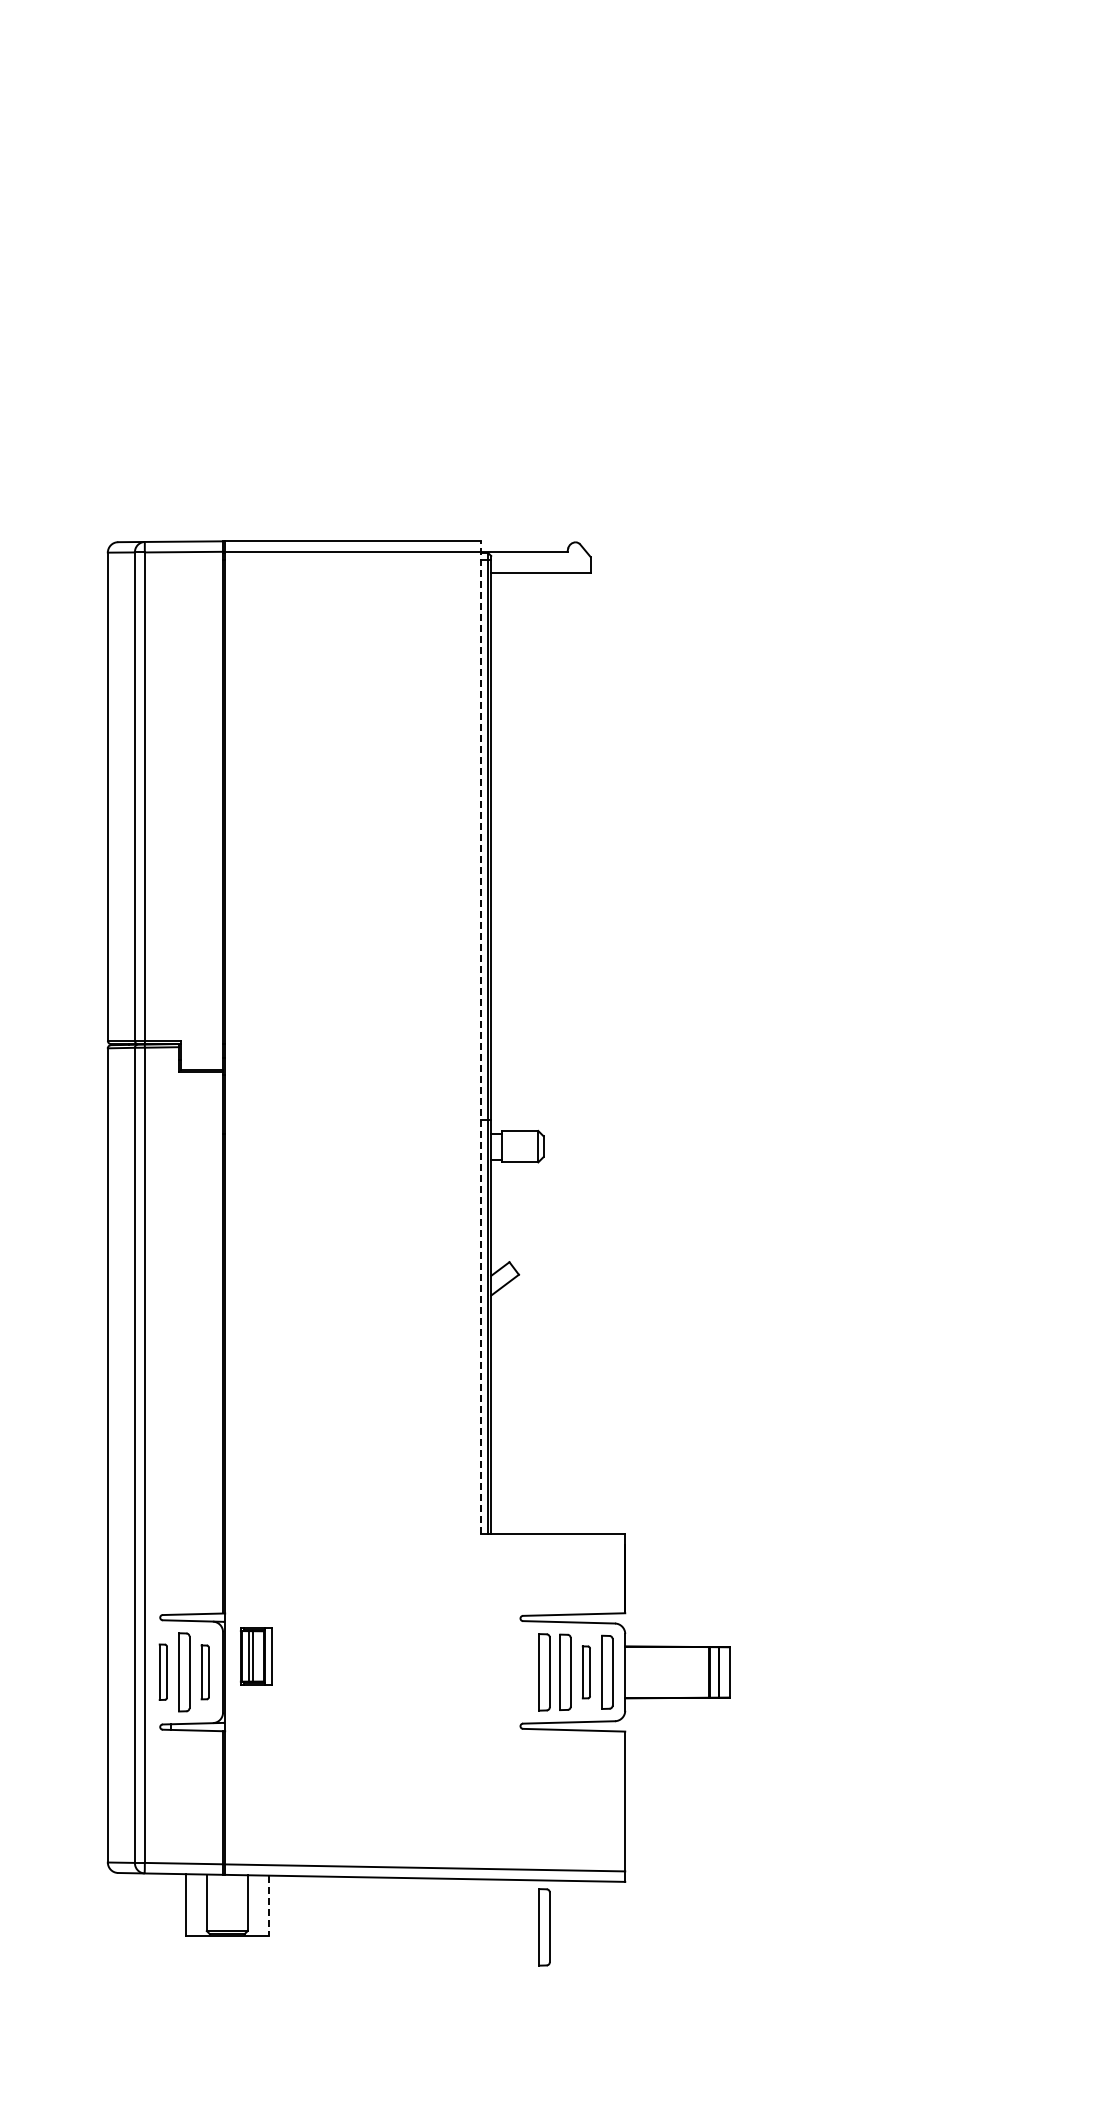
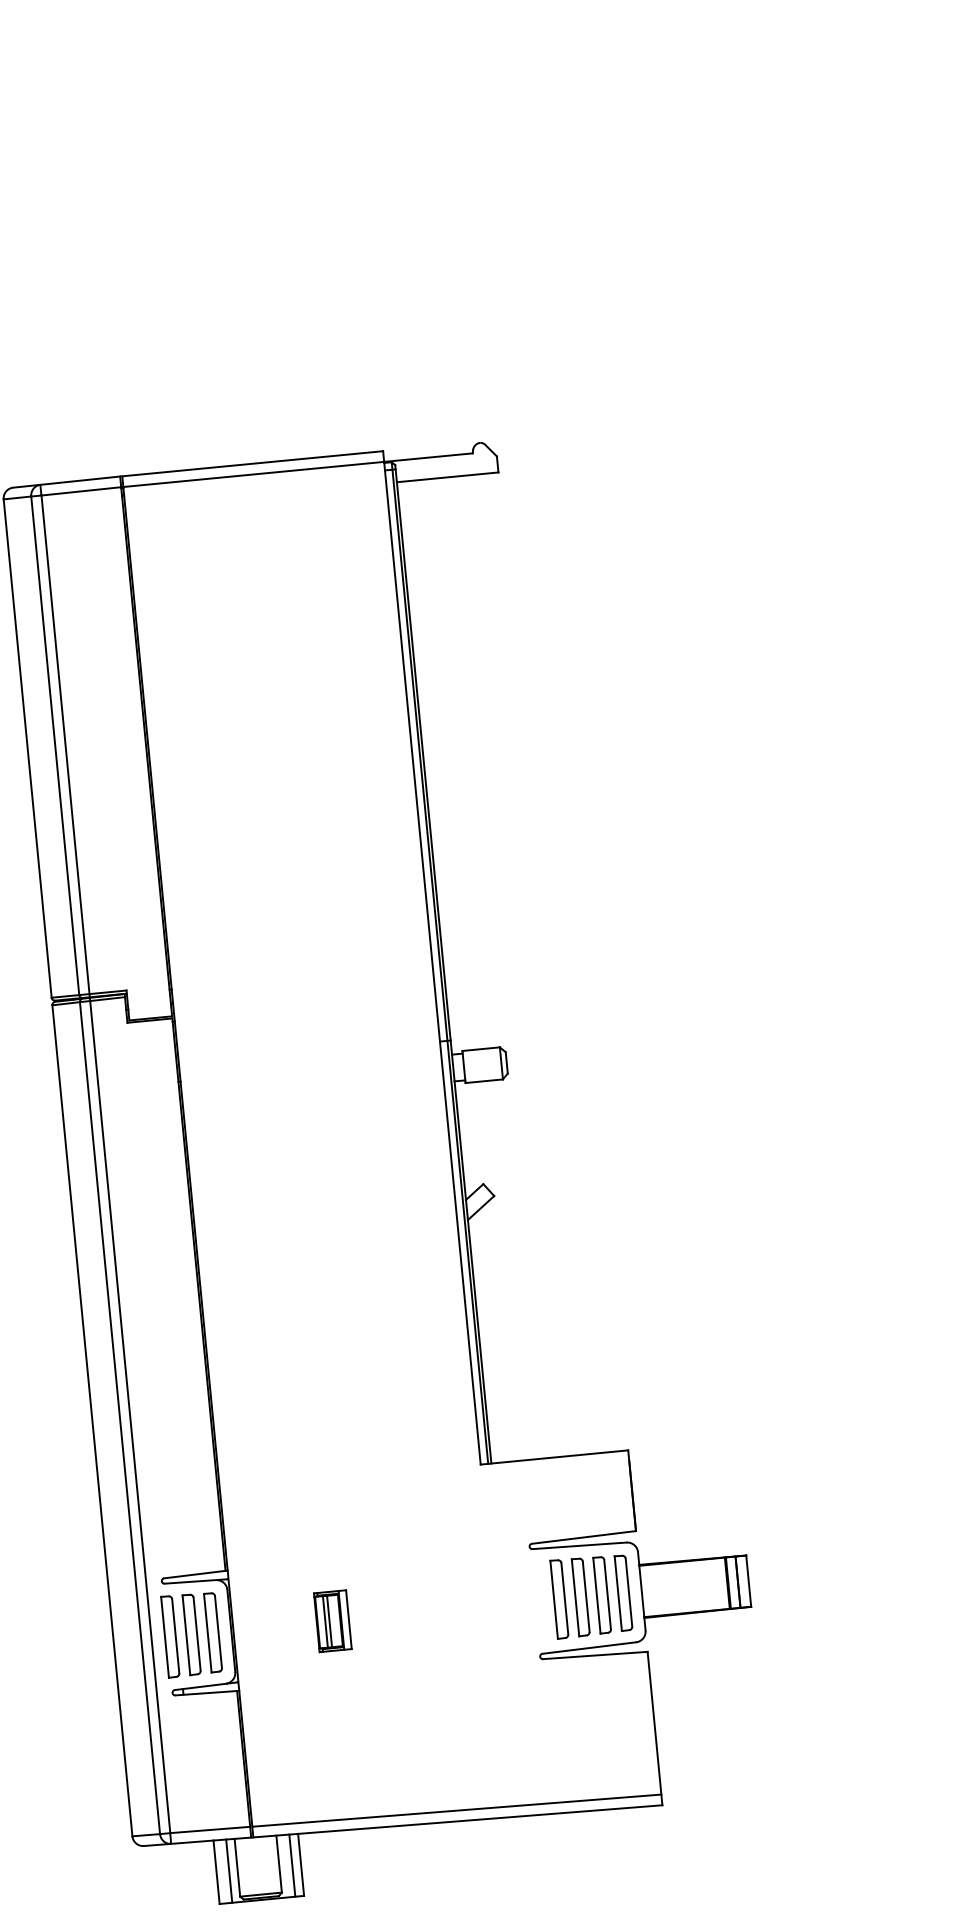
line: (480, 1037) -> (431, 957), dashed -> solid
part: (256, 1656) -> (332, 1621), moved
part: (163, 1671) -> (170, 1635), size x1.43
part: (205, 1672) -> (213, 1632), size x1.43
part: (586, 1672) -> (602, 1595), size x1.43
line: (198, 1905) -> (229, 1871), added
line: (260, 1905) -> (292, 1865), added
line: (268, 1906) -> (300, 1865), dashed -> solid
part: (544, 1927) -> (584, 1859), removed

